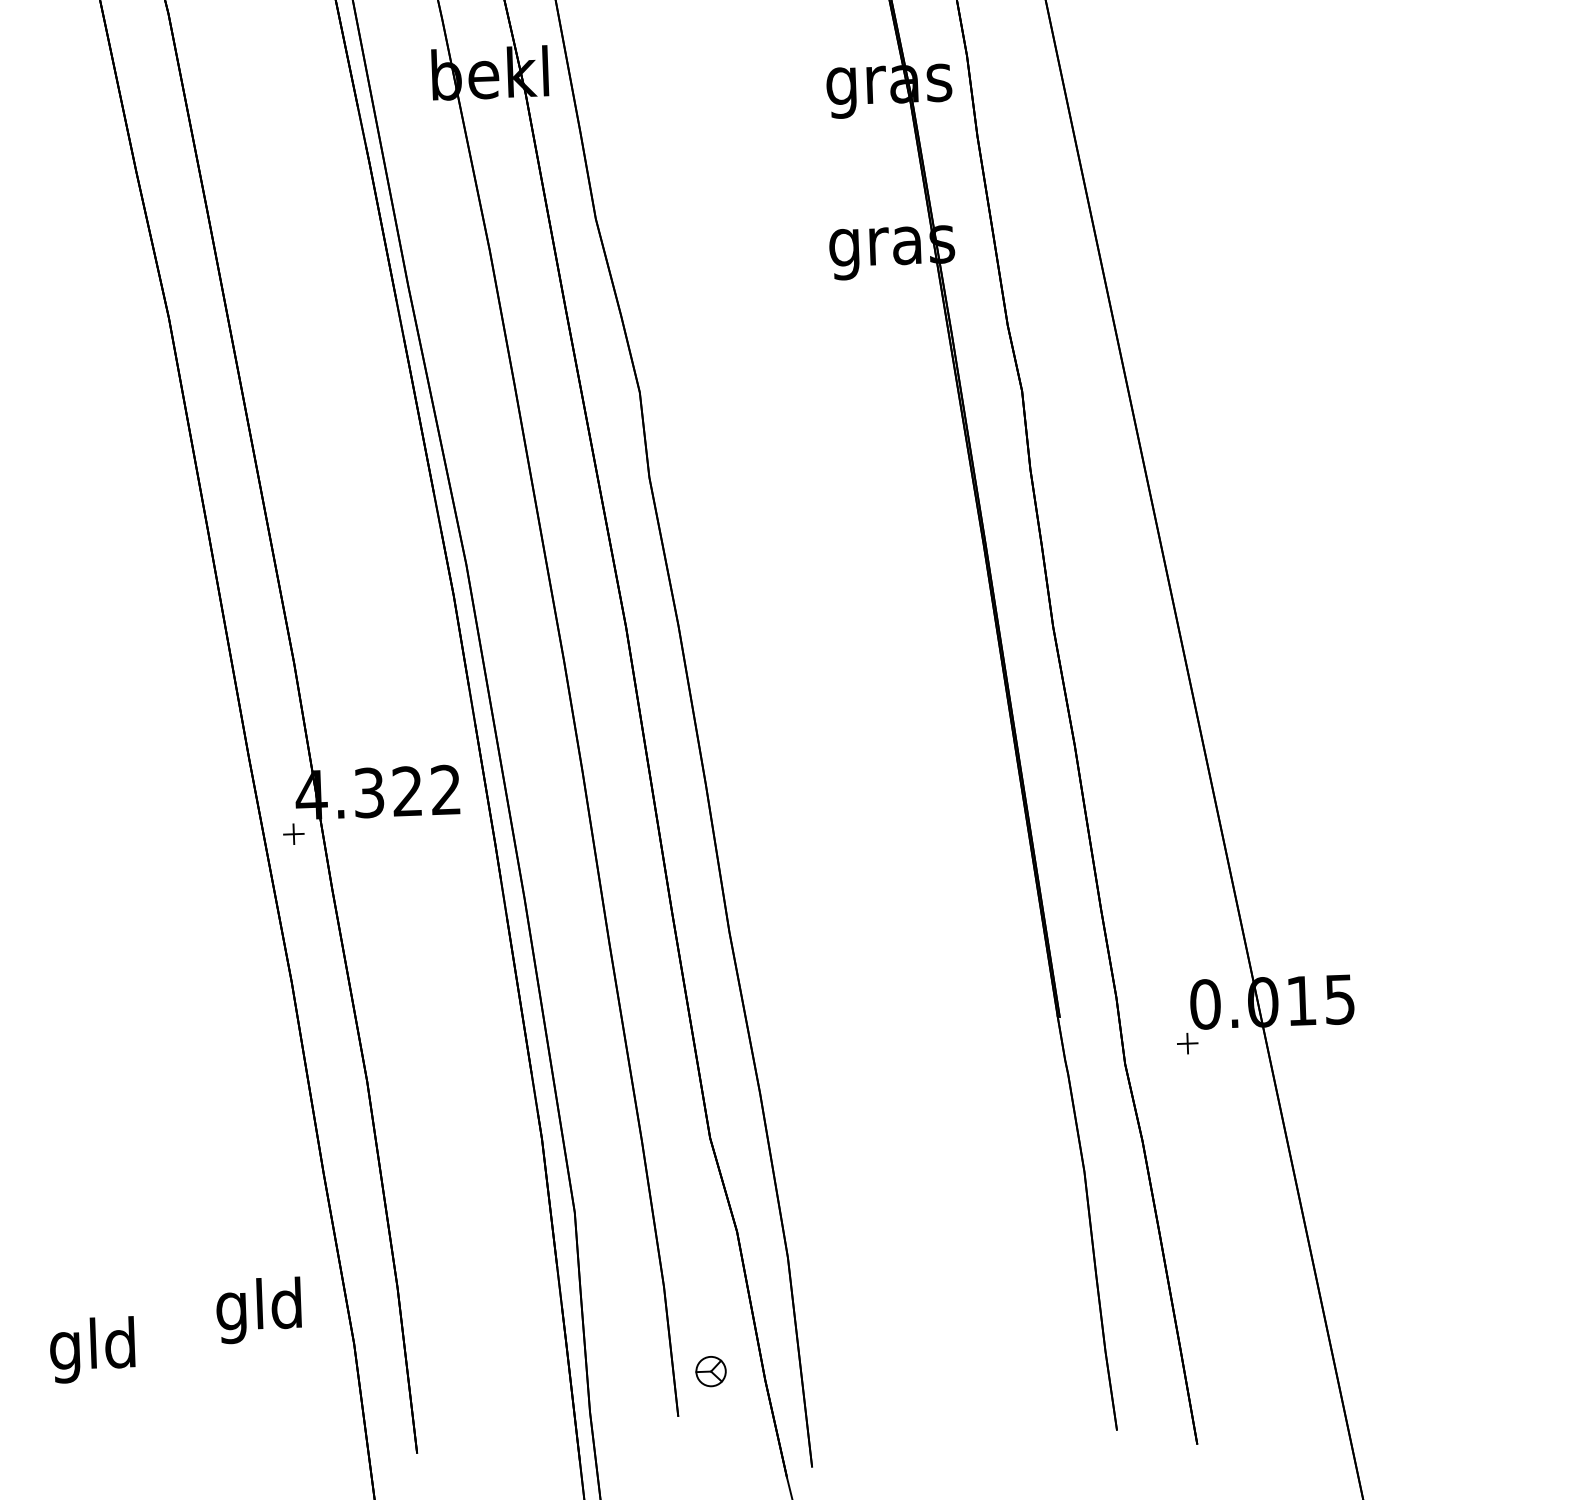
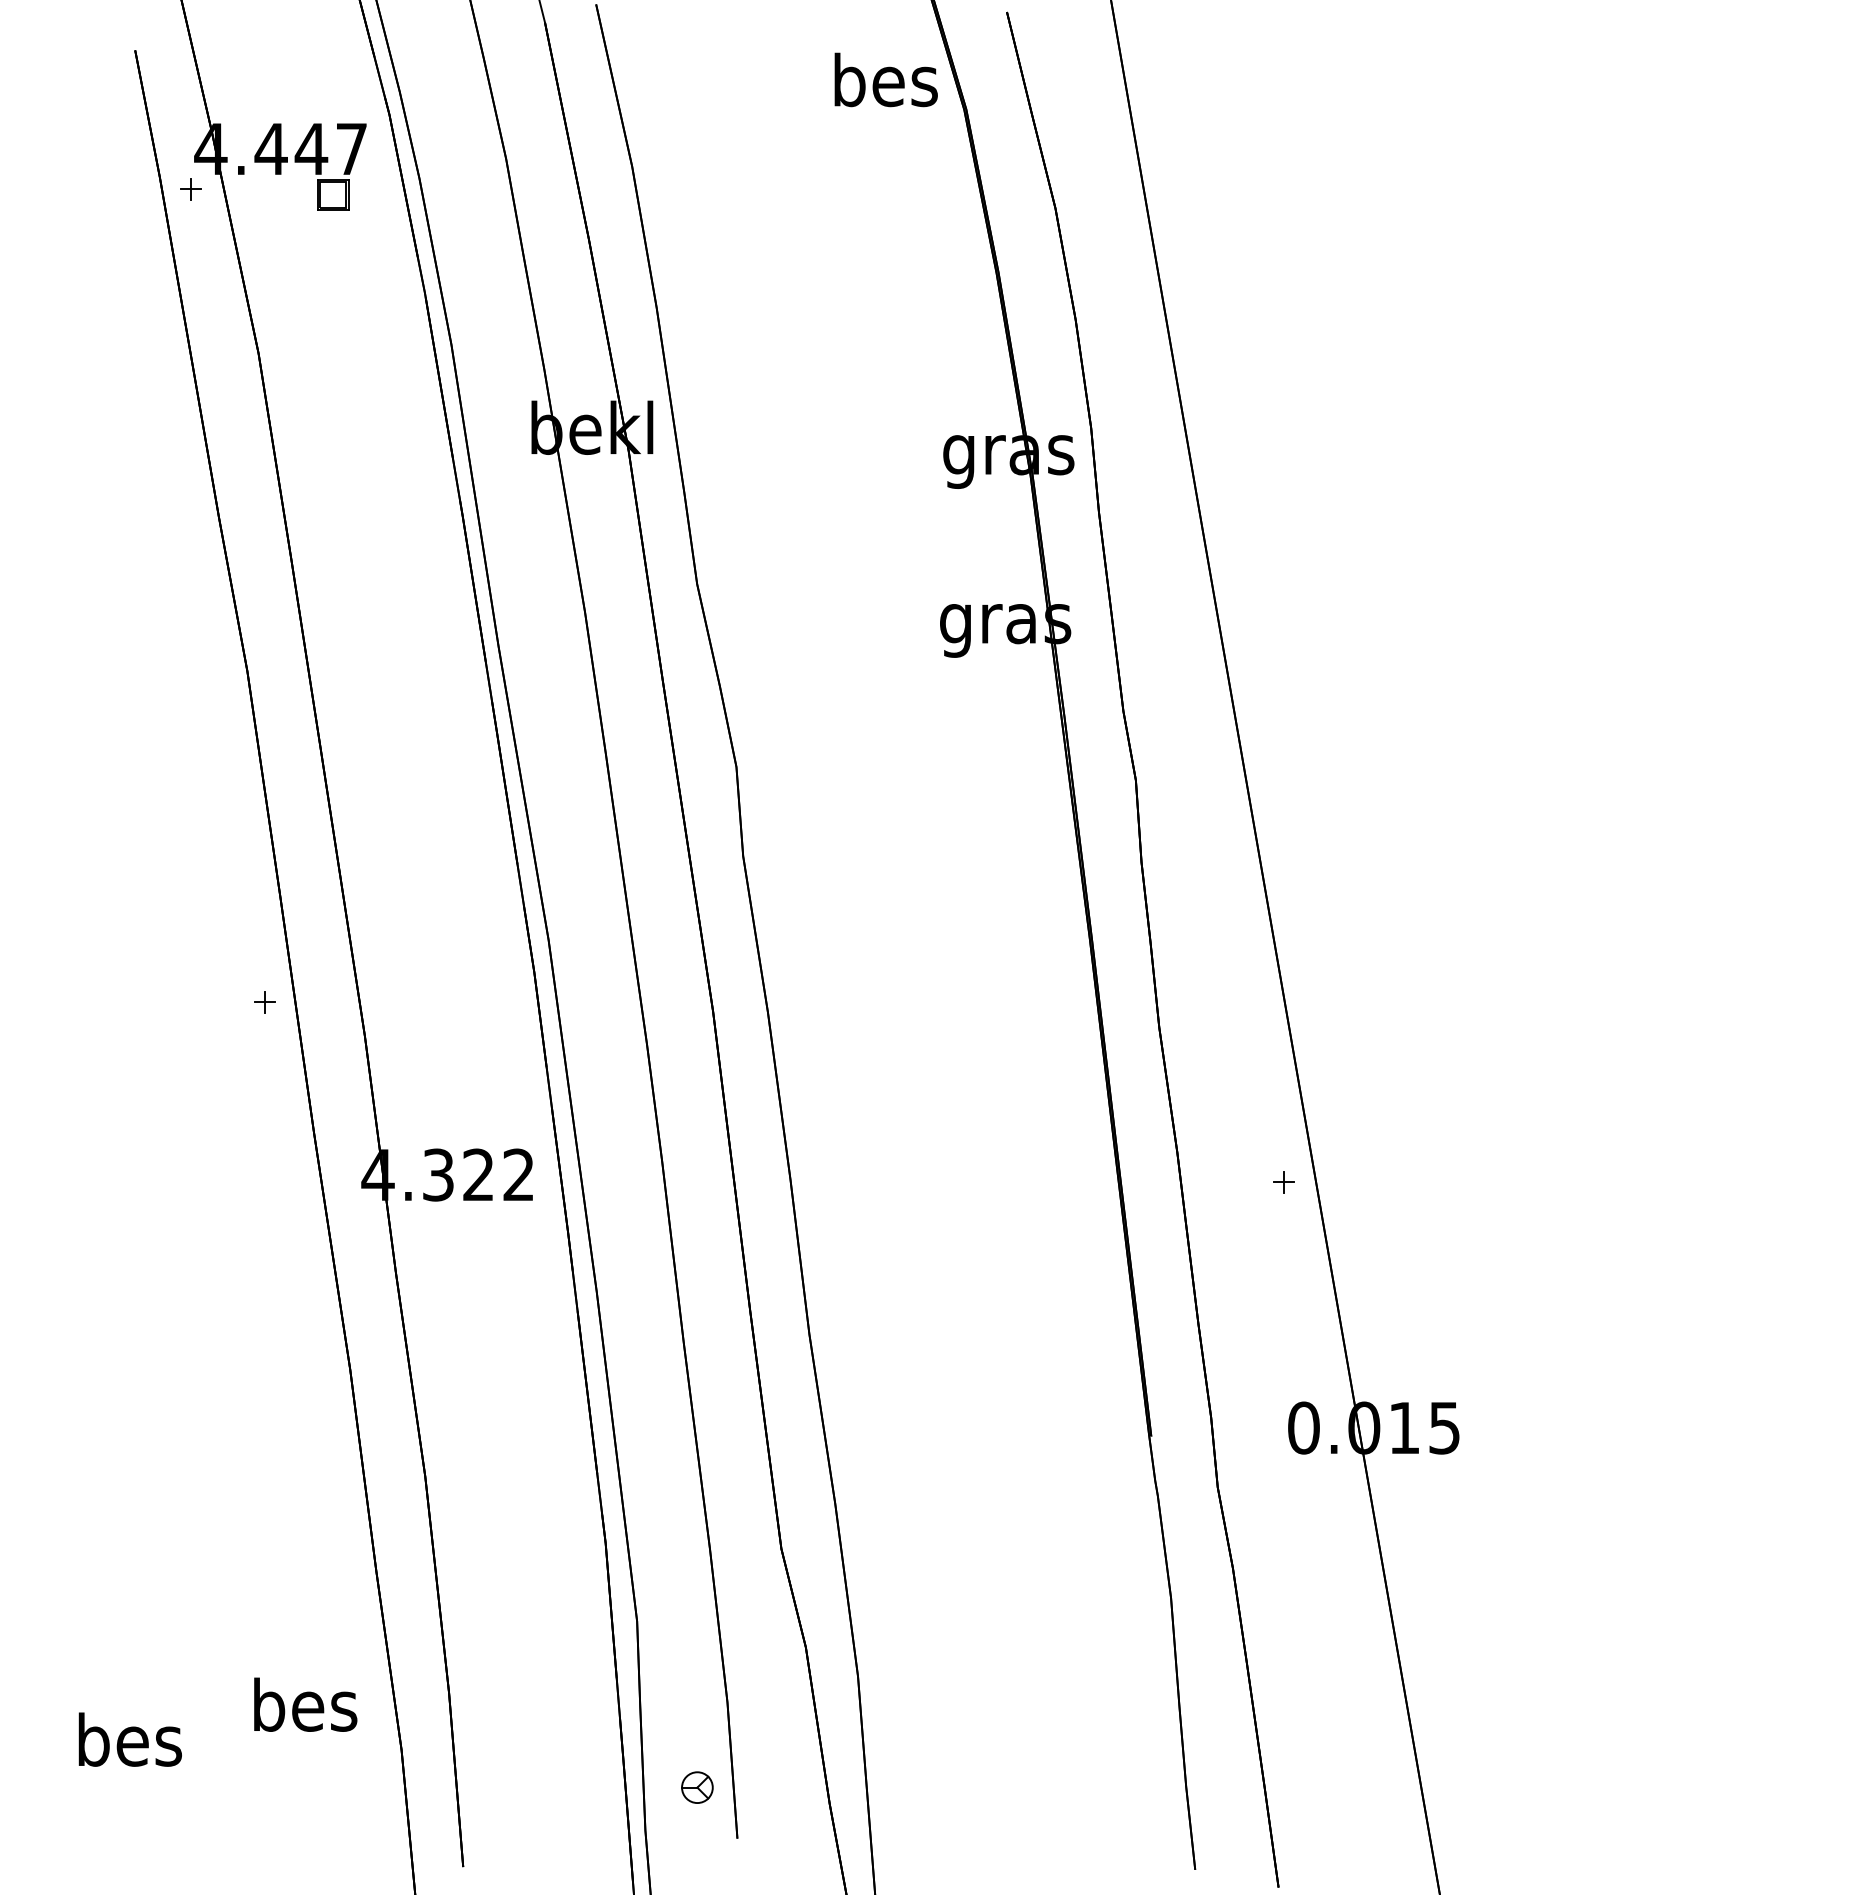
part: (293, 834) -> (264, 1002), moved
part: (1187, 1043) -> (1283, 1182), moved
text: (260, 1310) -> (305, 1711), gld -> bes
text: (93, 1350) -> (129, 1746), gld -> bes
part: (711, 1371) -> (697, 1787), moved

